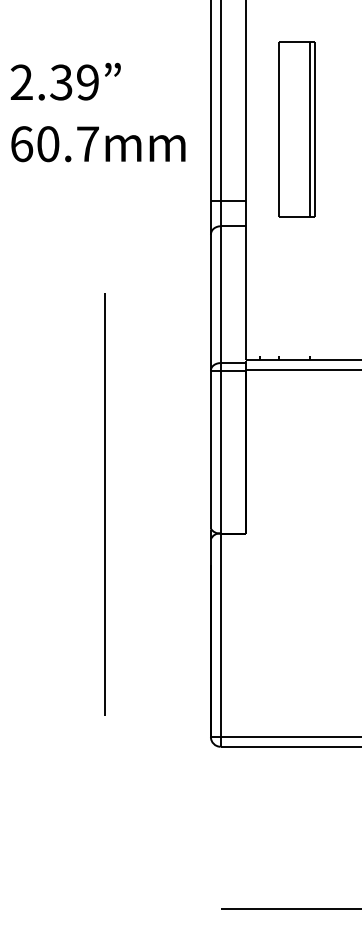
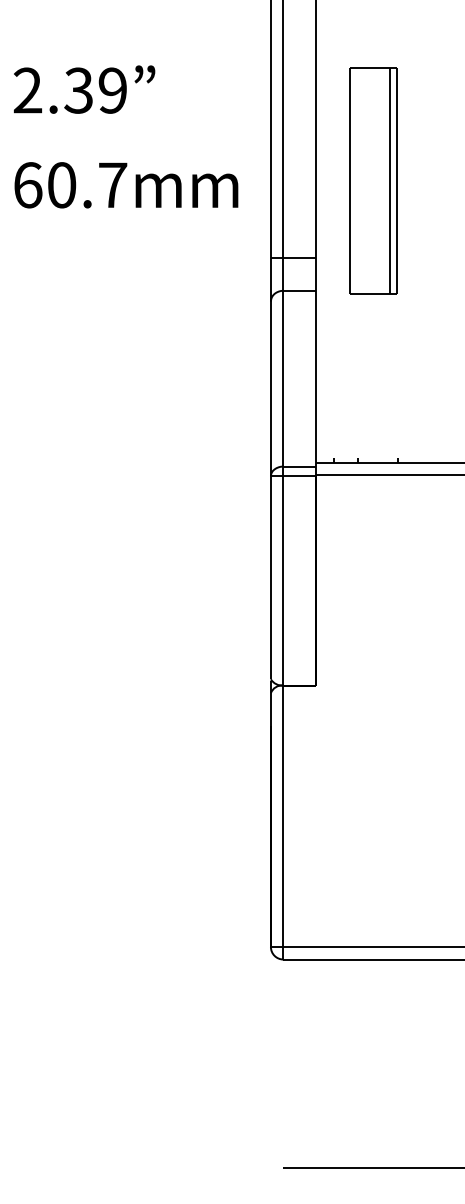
text: (65, 81) -> (84, 89), moved
part: (296, 129) -> (373, 180), moved
line: (104, 504) -> (134, 648), removed

